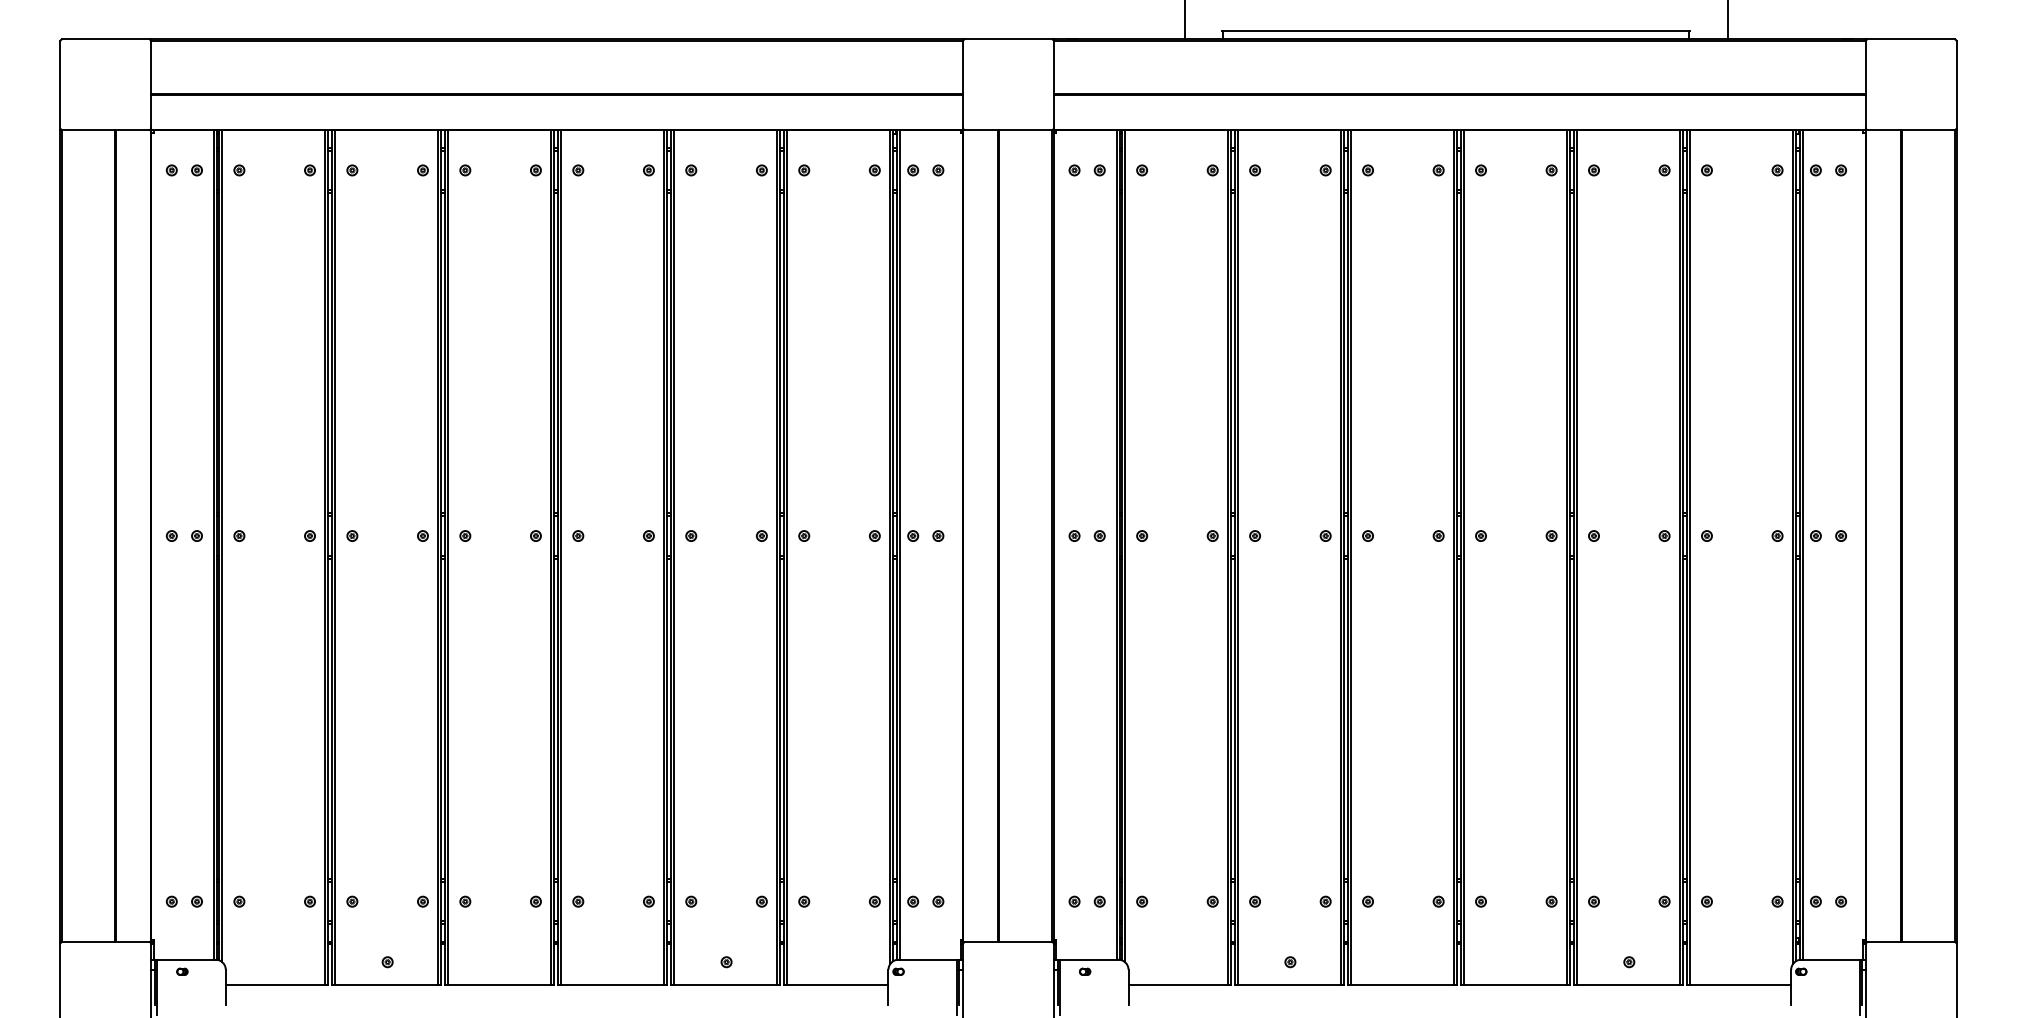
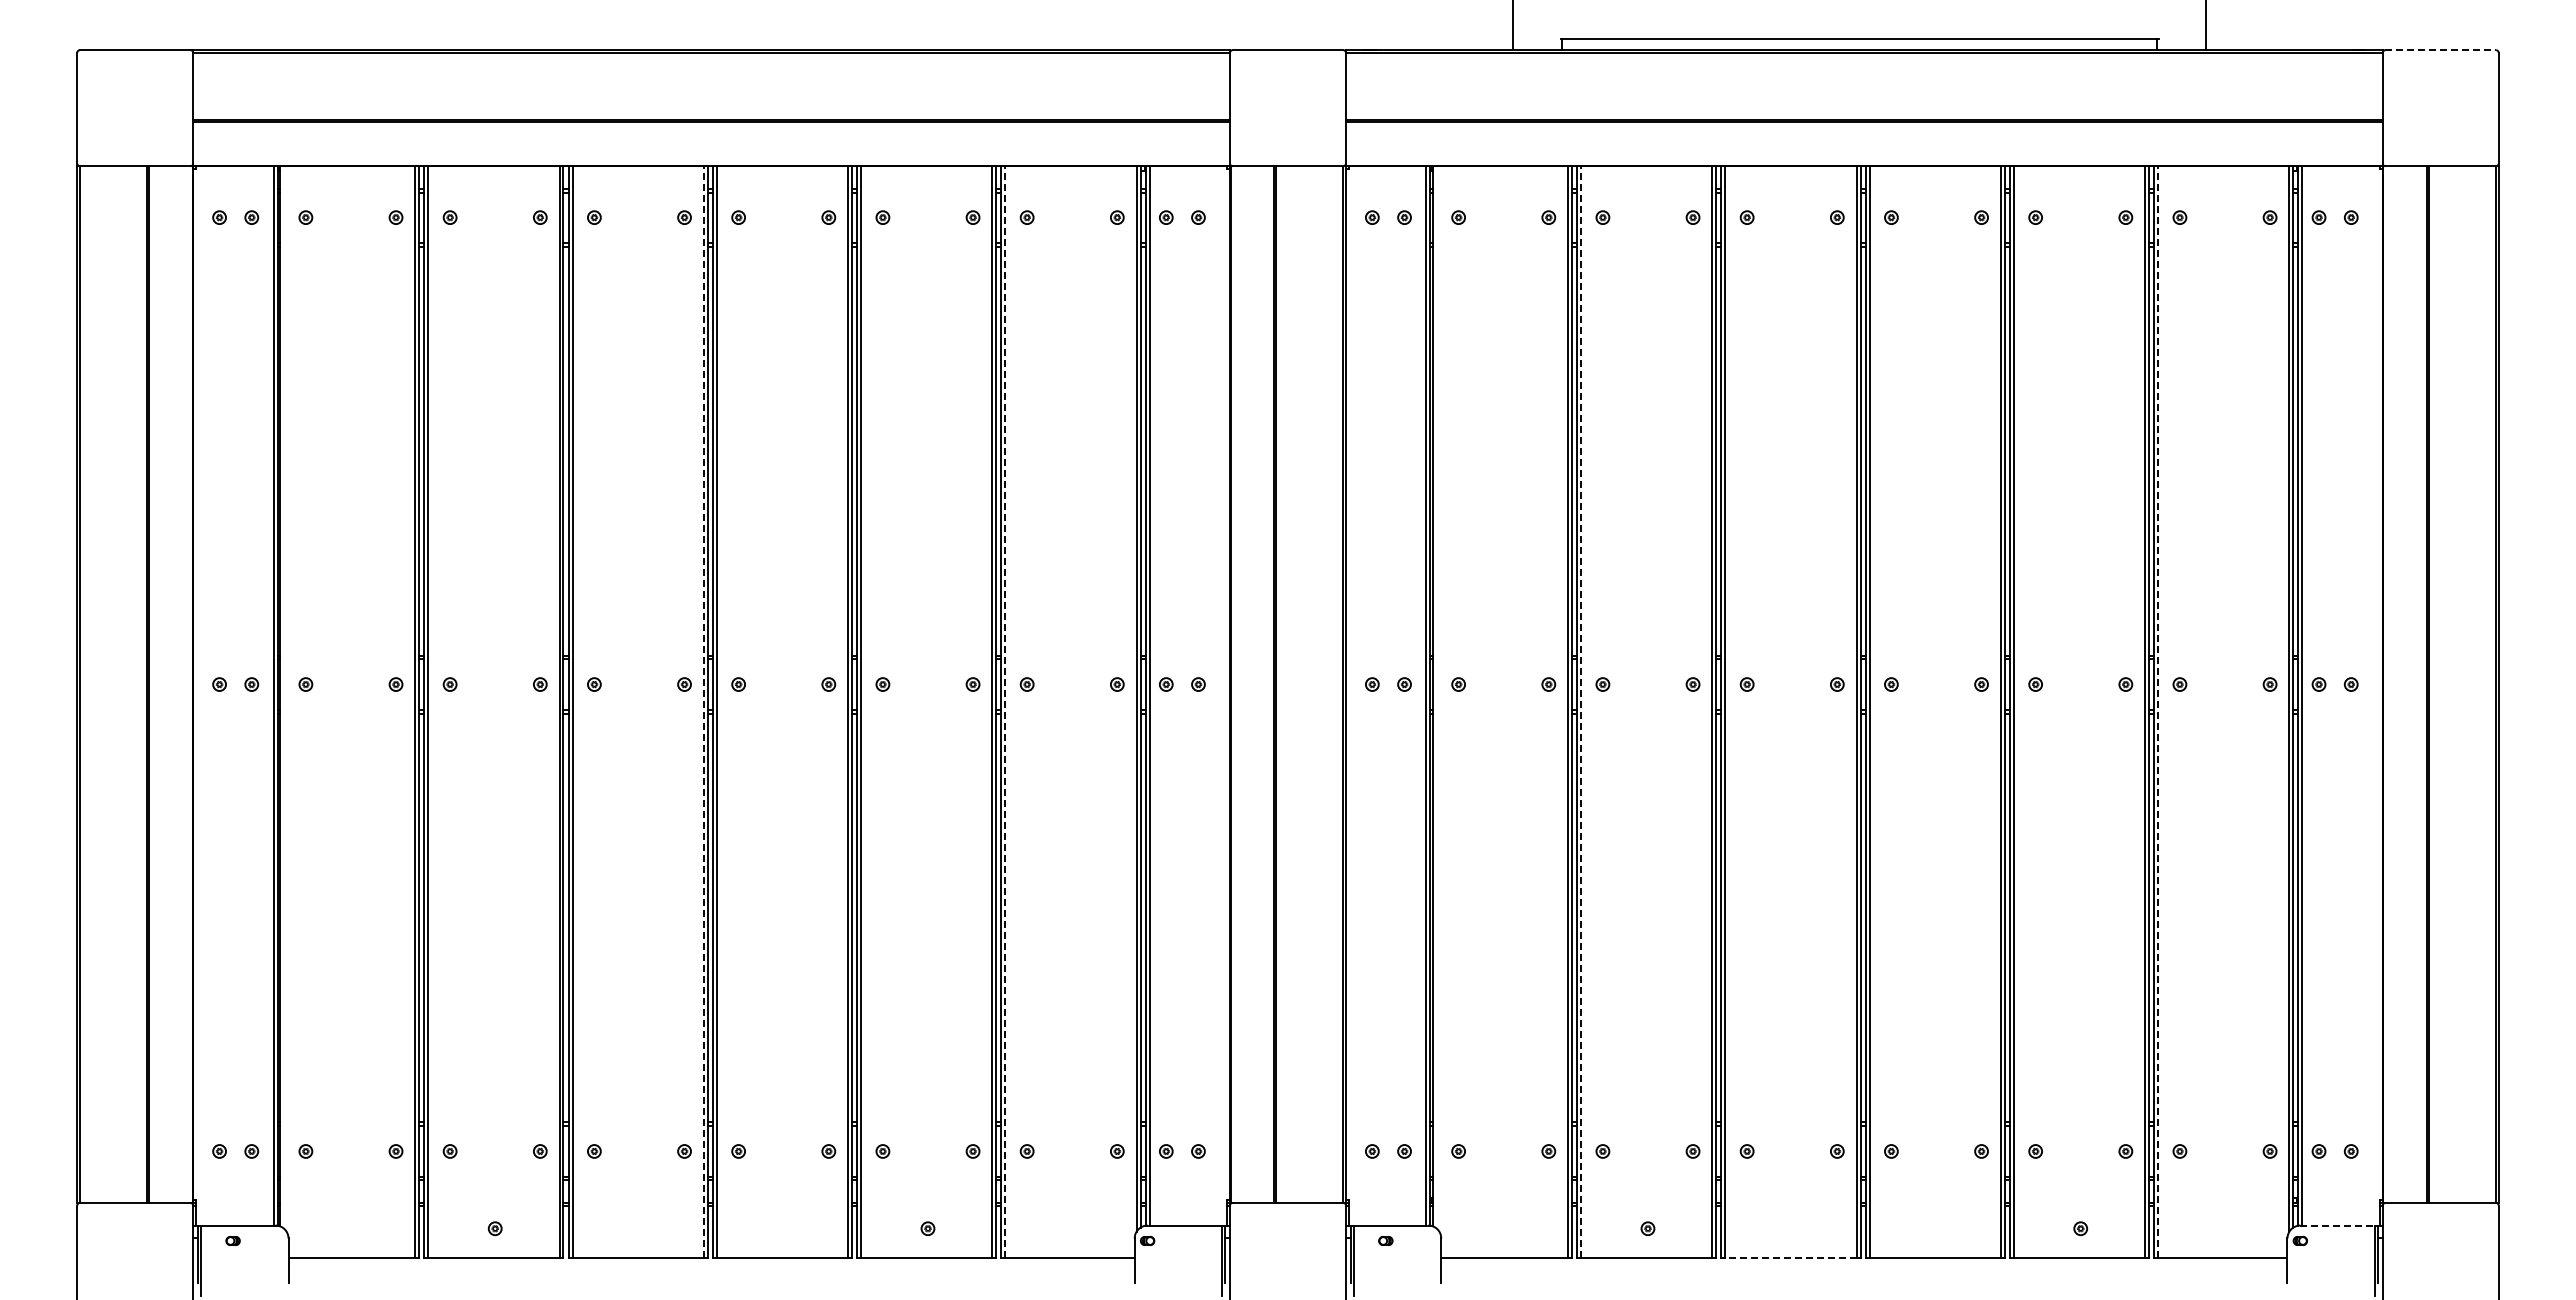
line: (1911, 39) -> (2441, 50), solid -> dashed
line: (221, 546) -> (283, 697), removed
line: (1124, 546) -> (1436, 697), removed
line: (550, 557) -> (703, 711), solid -> dashed
line: (787, 557) -> (1005, 711), solid -> dashed
line: (1238, 557) -> (1581, 711), solid -> dashed
line: (1690, 557) -> (2158, 711), solid -> dashed
line: (1831, 959) -> (2338, 1225), solid -> dashed
line: (1402, 984) -> (1790, 1257), solid -> dashed

